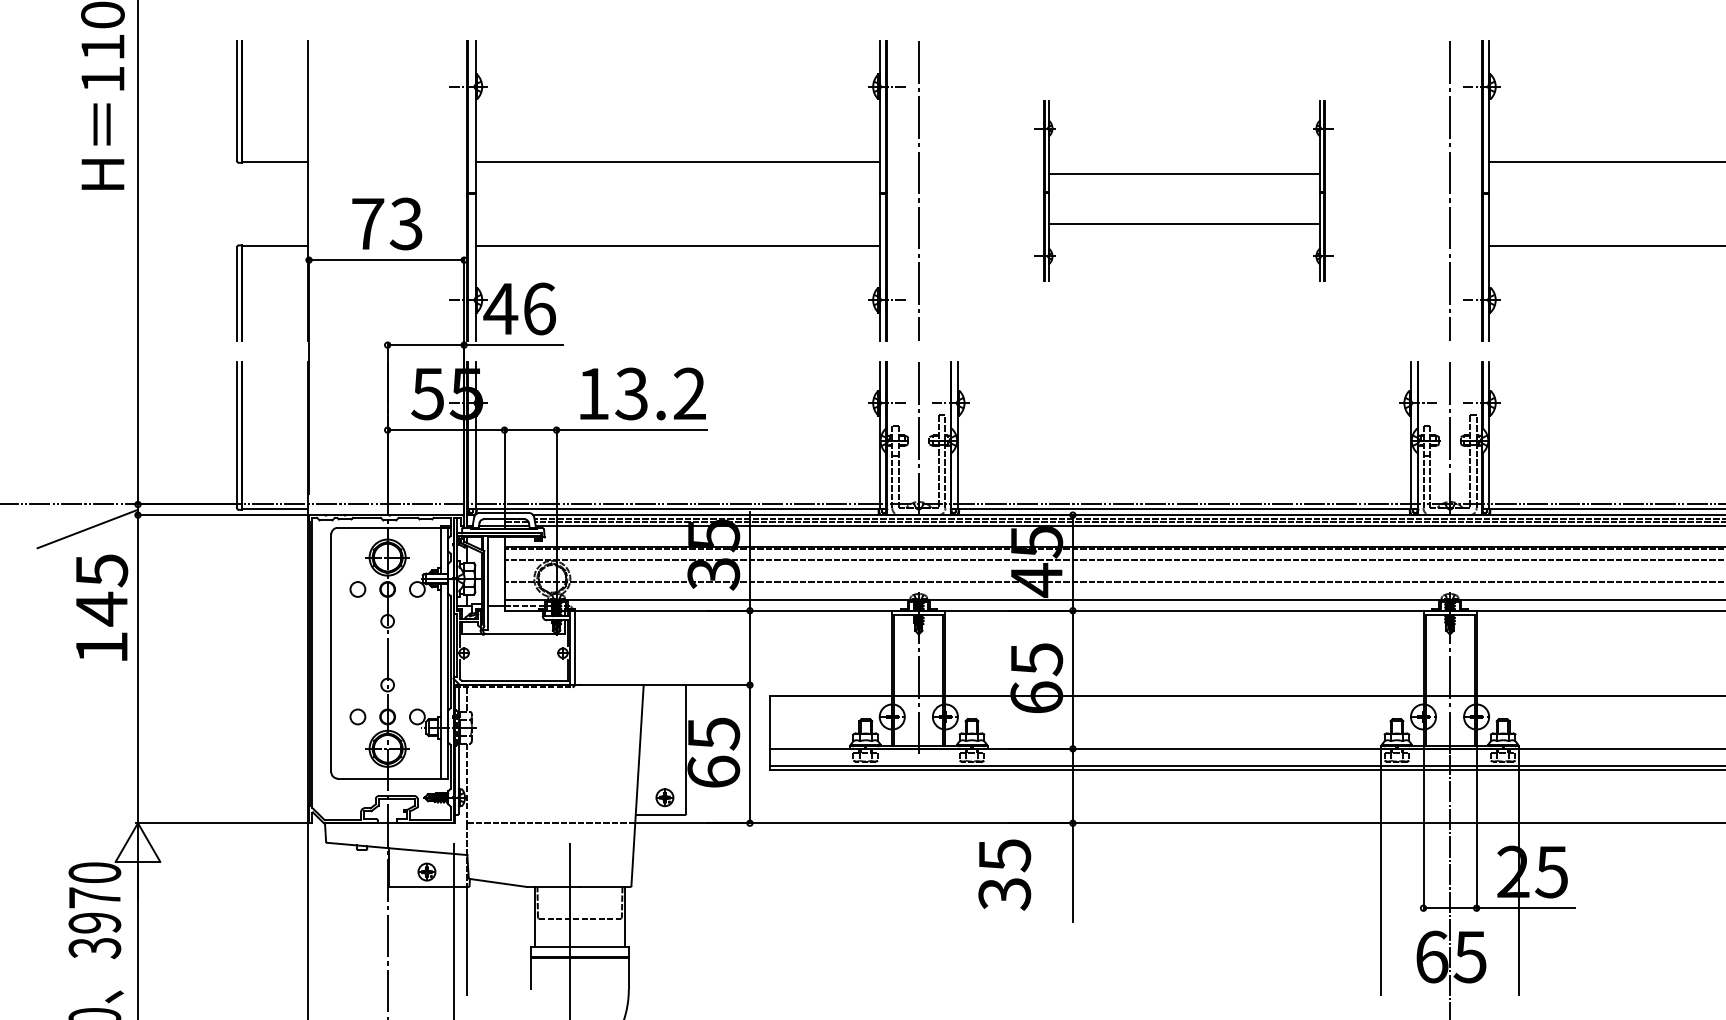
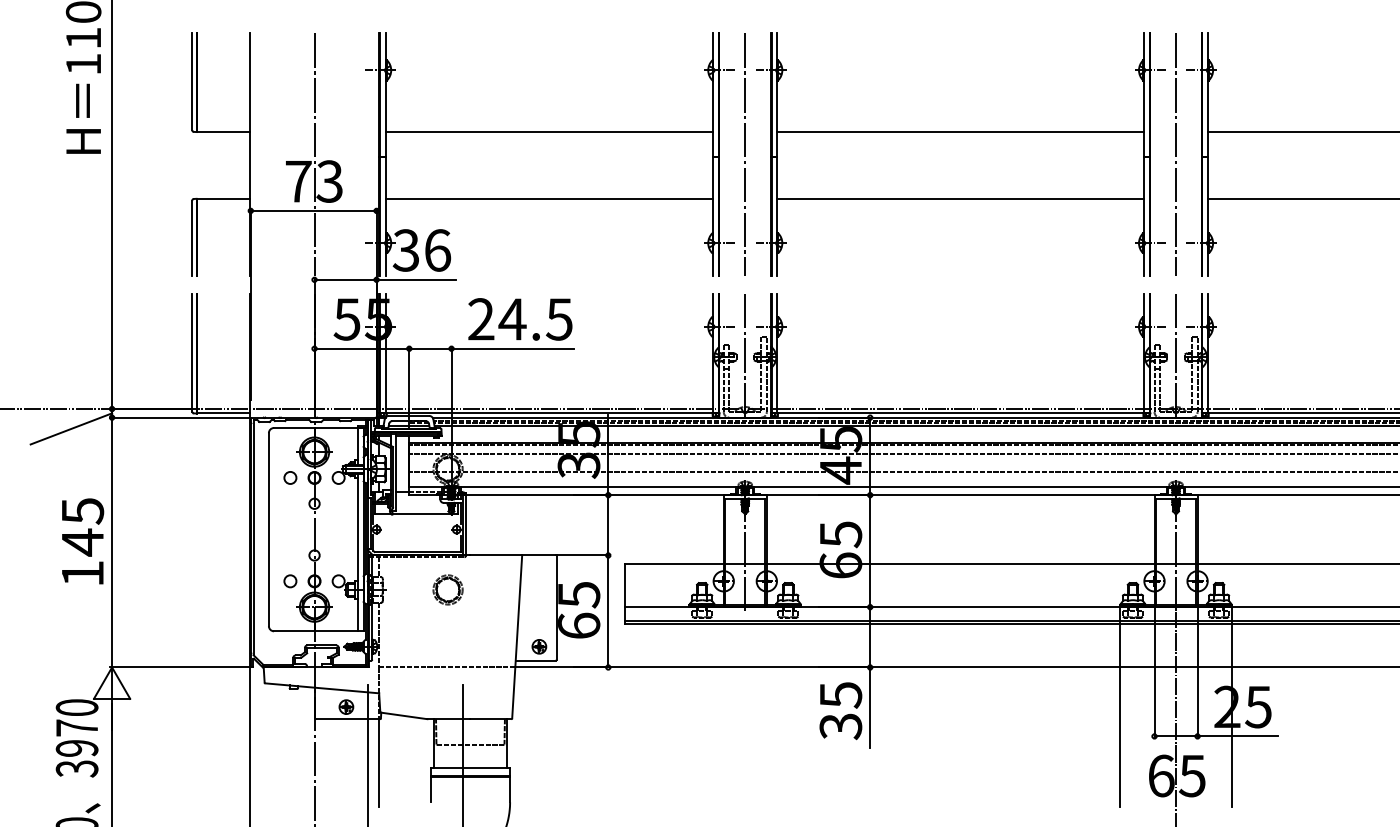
line: (387, 190) -> (314, 154), added
part: (1184, 190) -> (960, 154), size x1.67
text: (500, 308) -> (406, 250), 46 -> 36
text: (641, 393) -> (520, 319), 13.2 -> 24.5
text: (102, 607) -> (83, 541), moved
part: (552, 727) -> (448, 589), added
text: (1004, 874) -> (840, 710), moved

